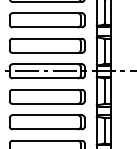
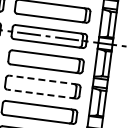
line: (47, 115) -> (43, 80), solid -> dashed
line: (47, 129) -> (42, 94), solid -> dashed

